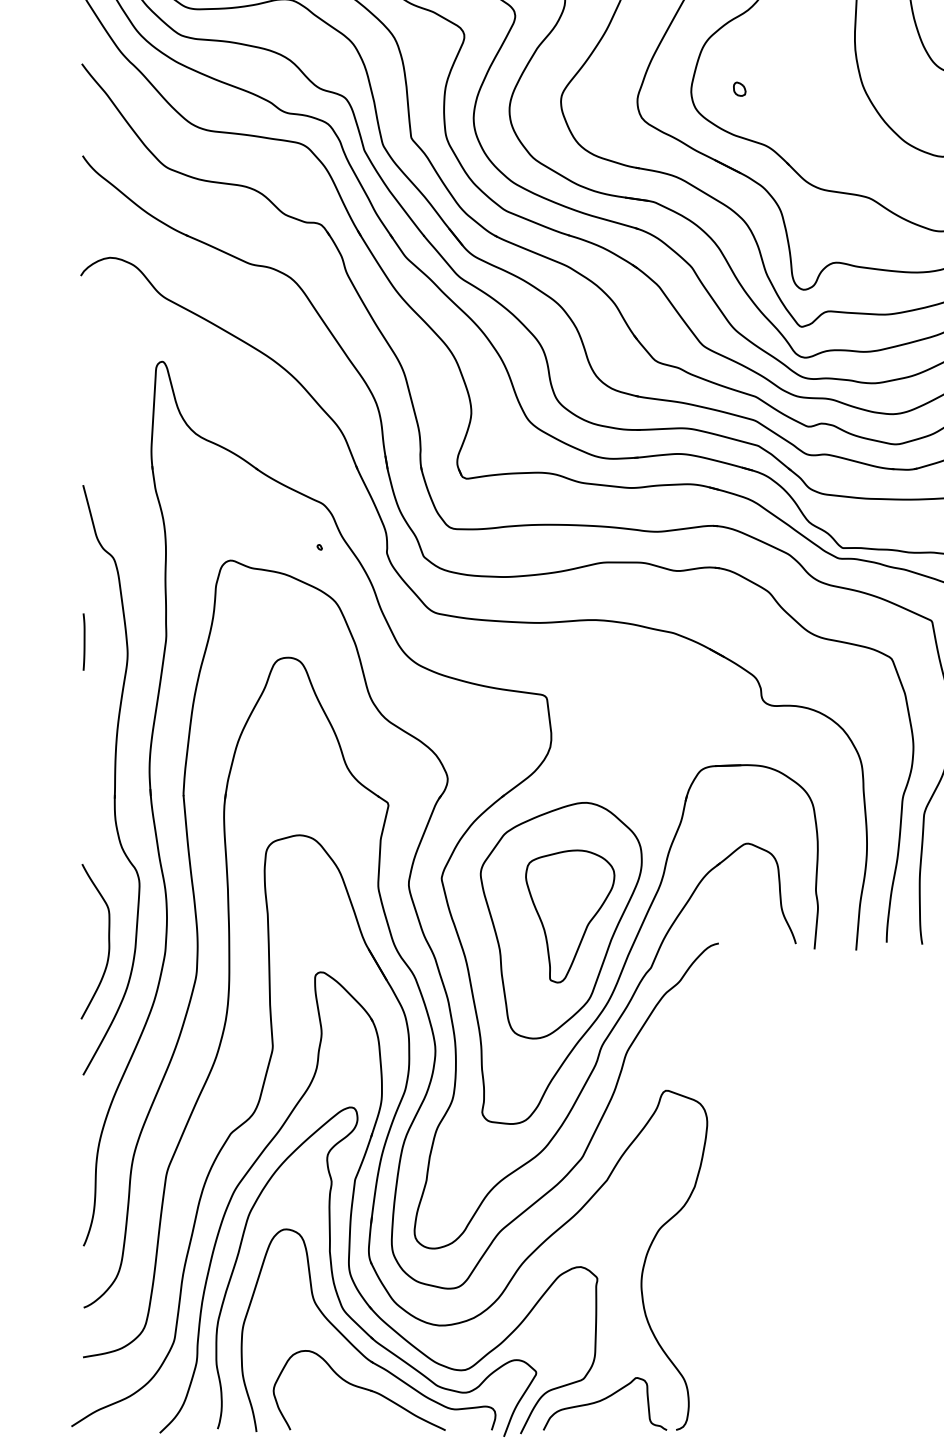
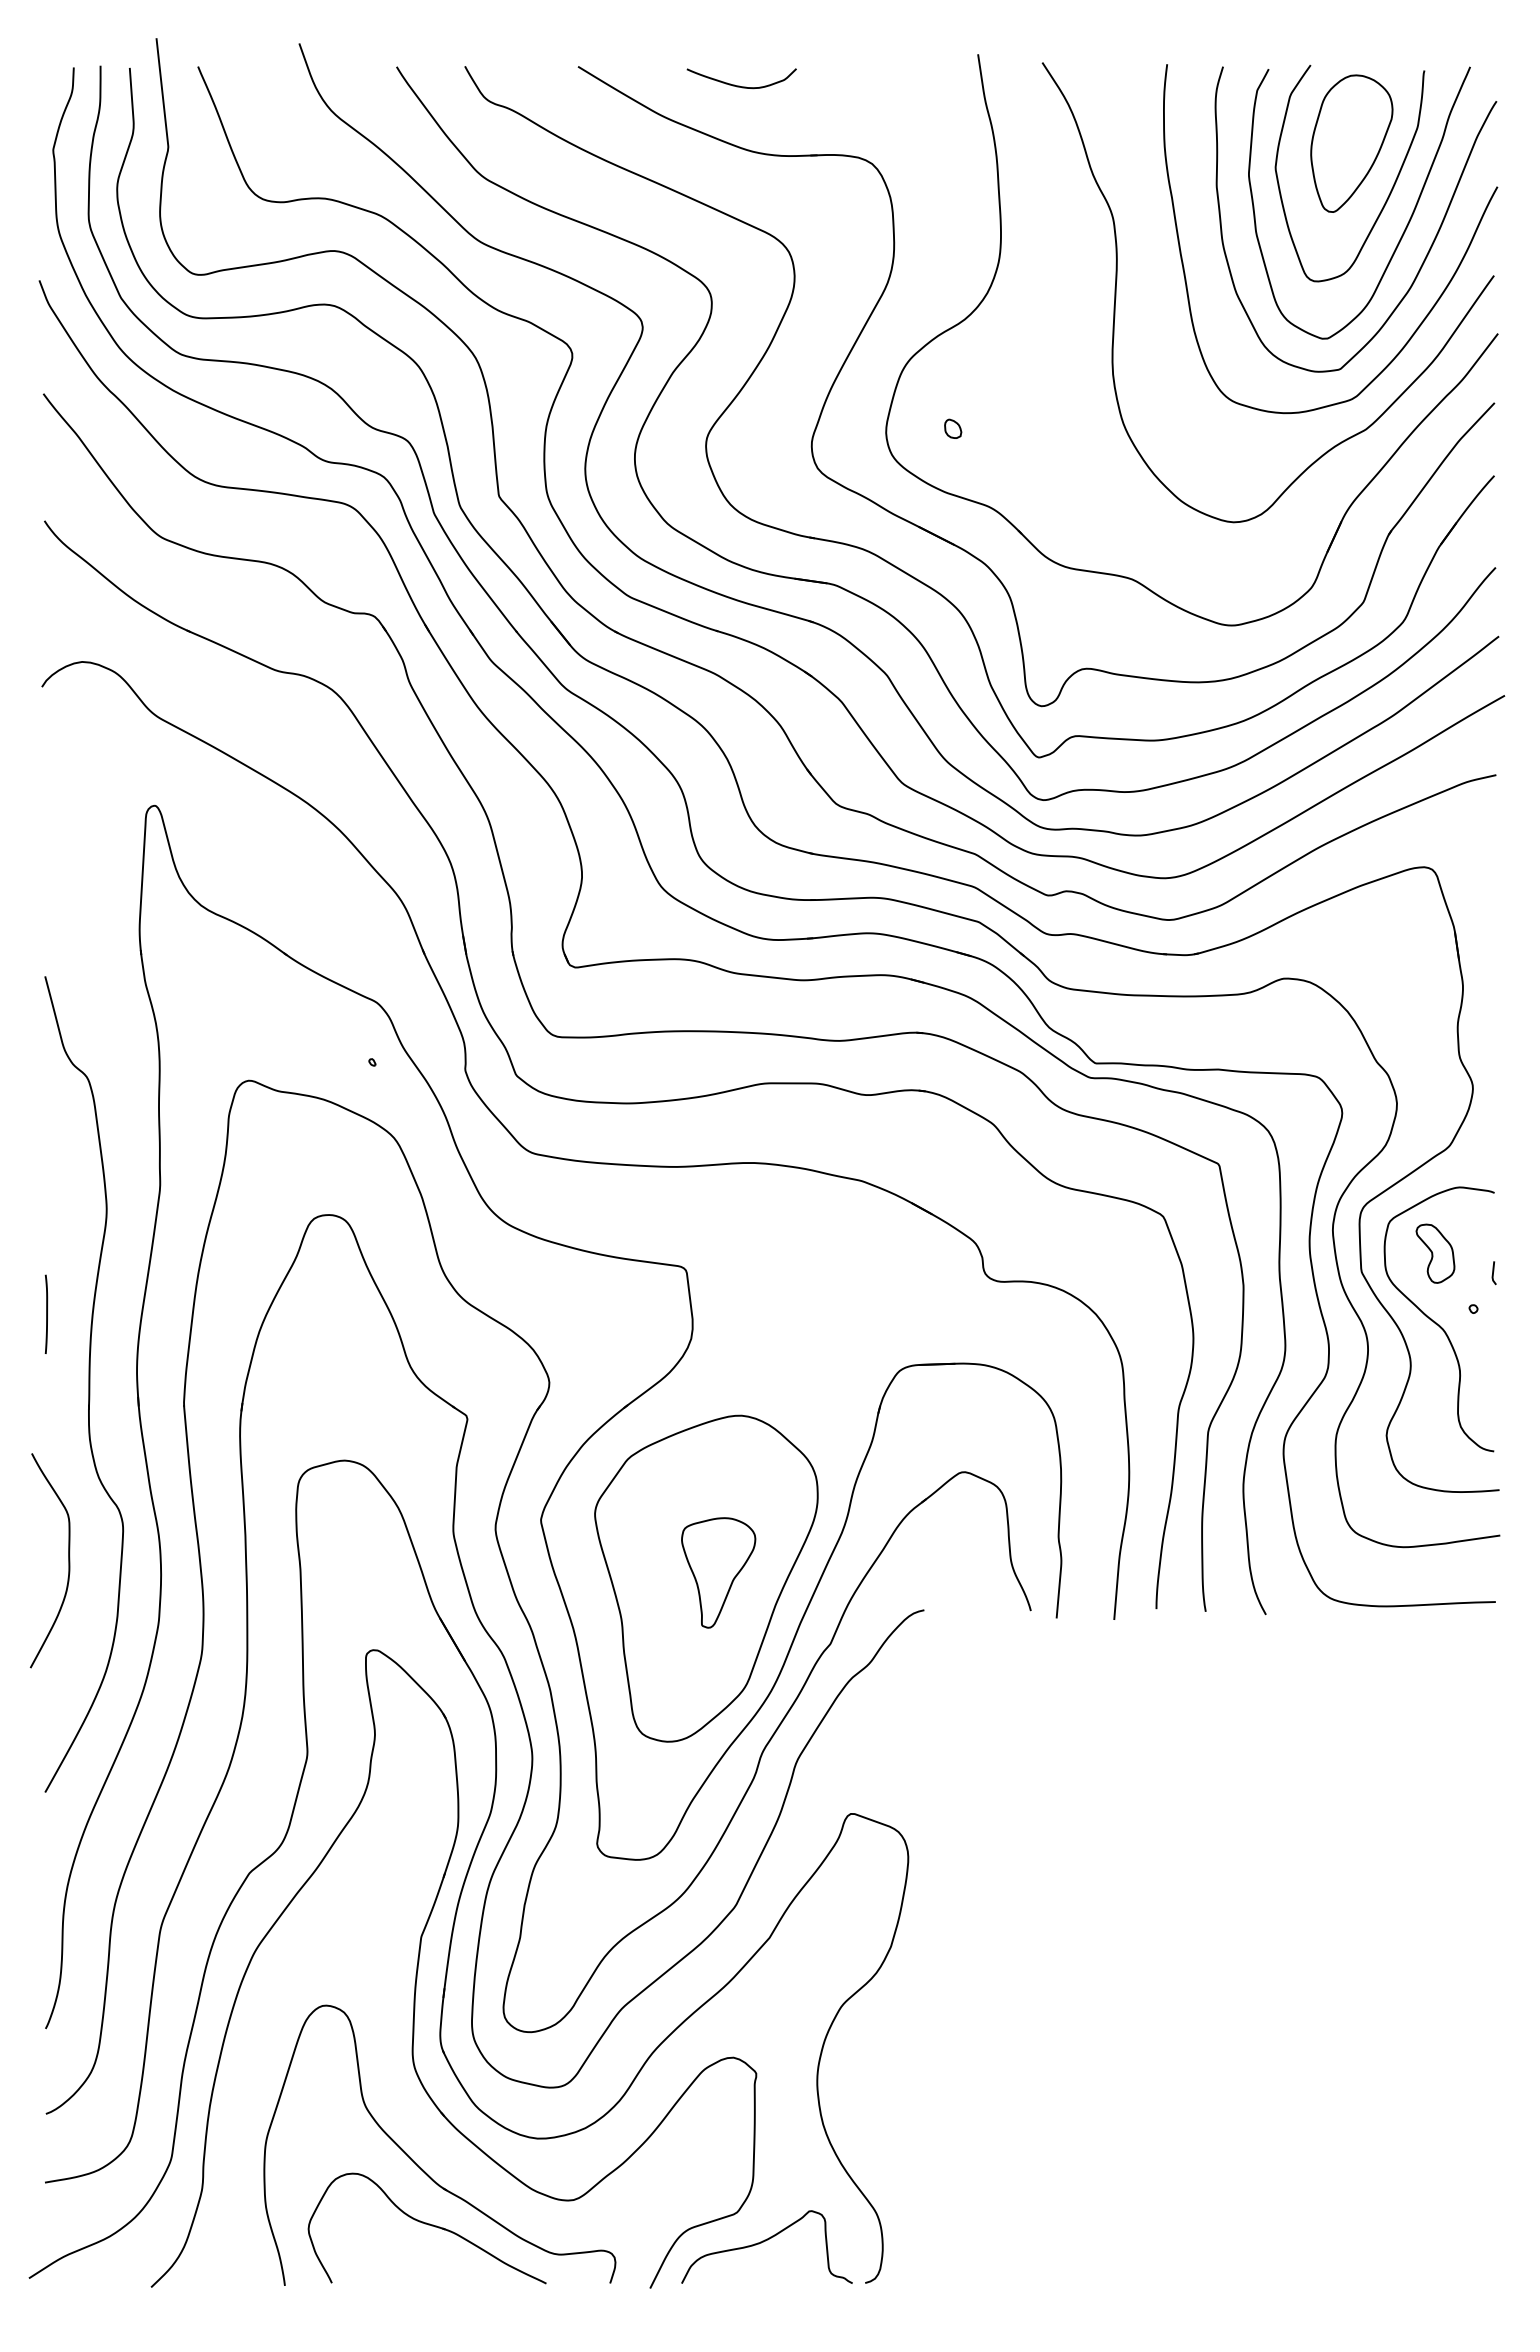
curve: (84, 641) -> (46, 1313), moved
part: (570, 916) -> (718, 1572), size x0.6
curve: (108, 941) -> (68, 1560), moved
part: (334, 1280) -> (392, 2076), removed

